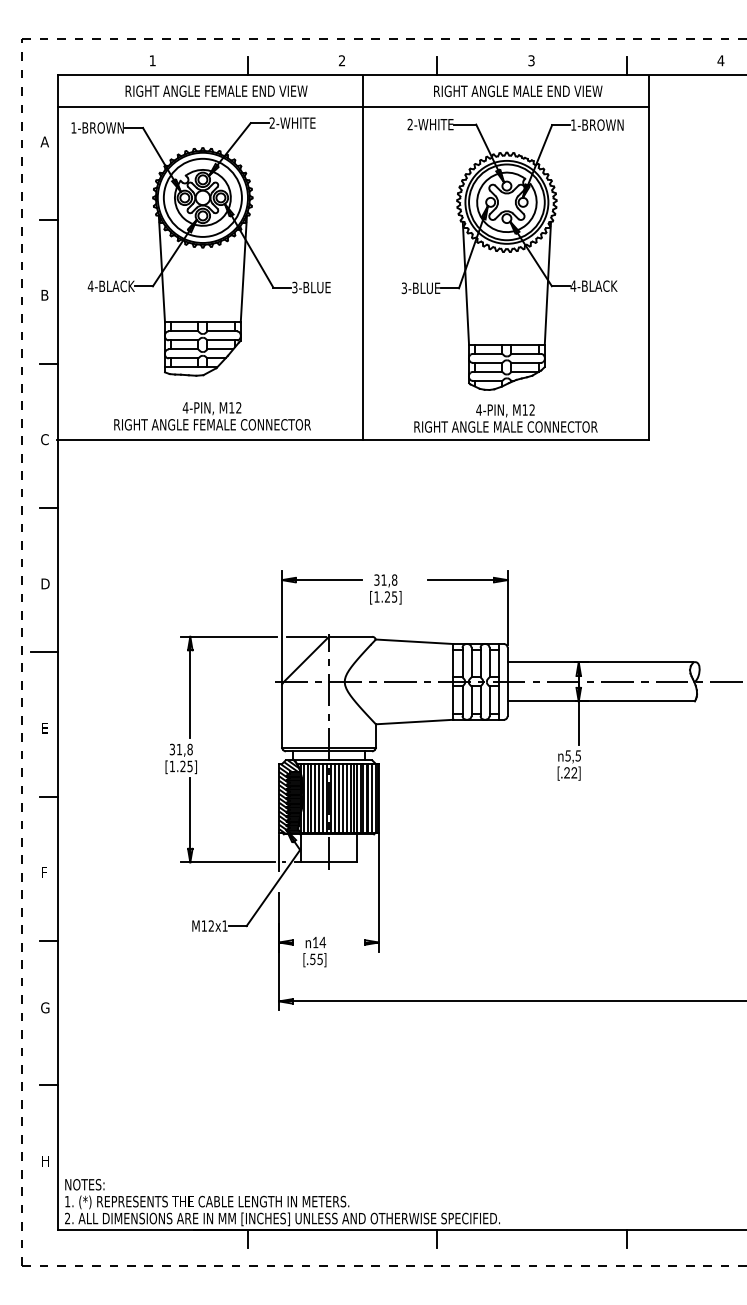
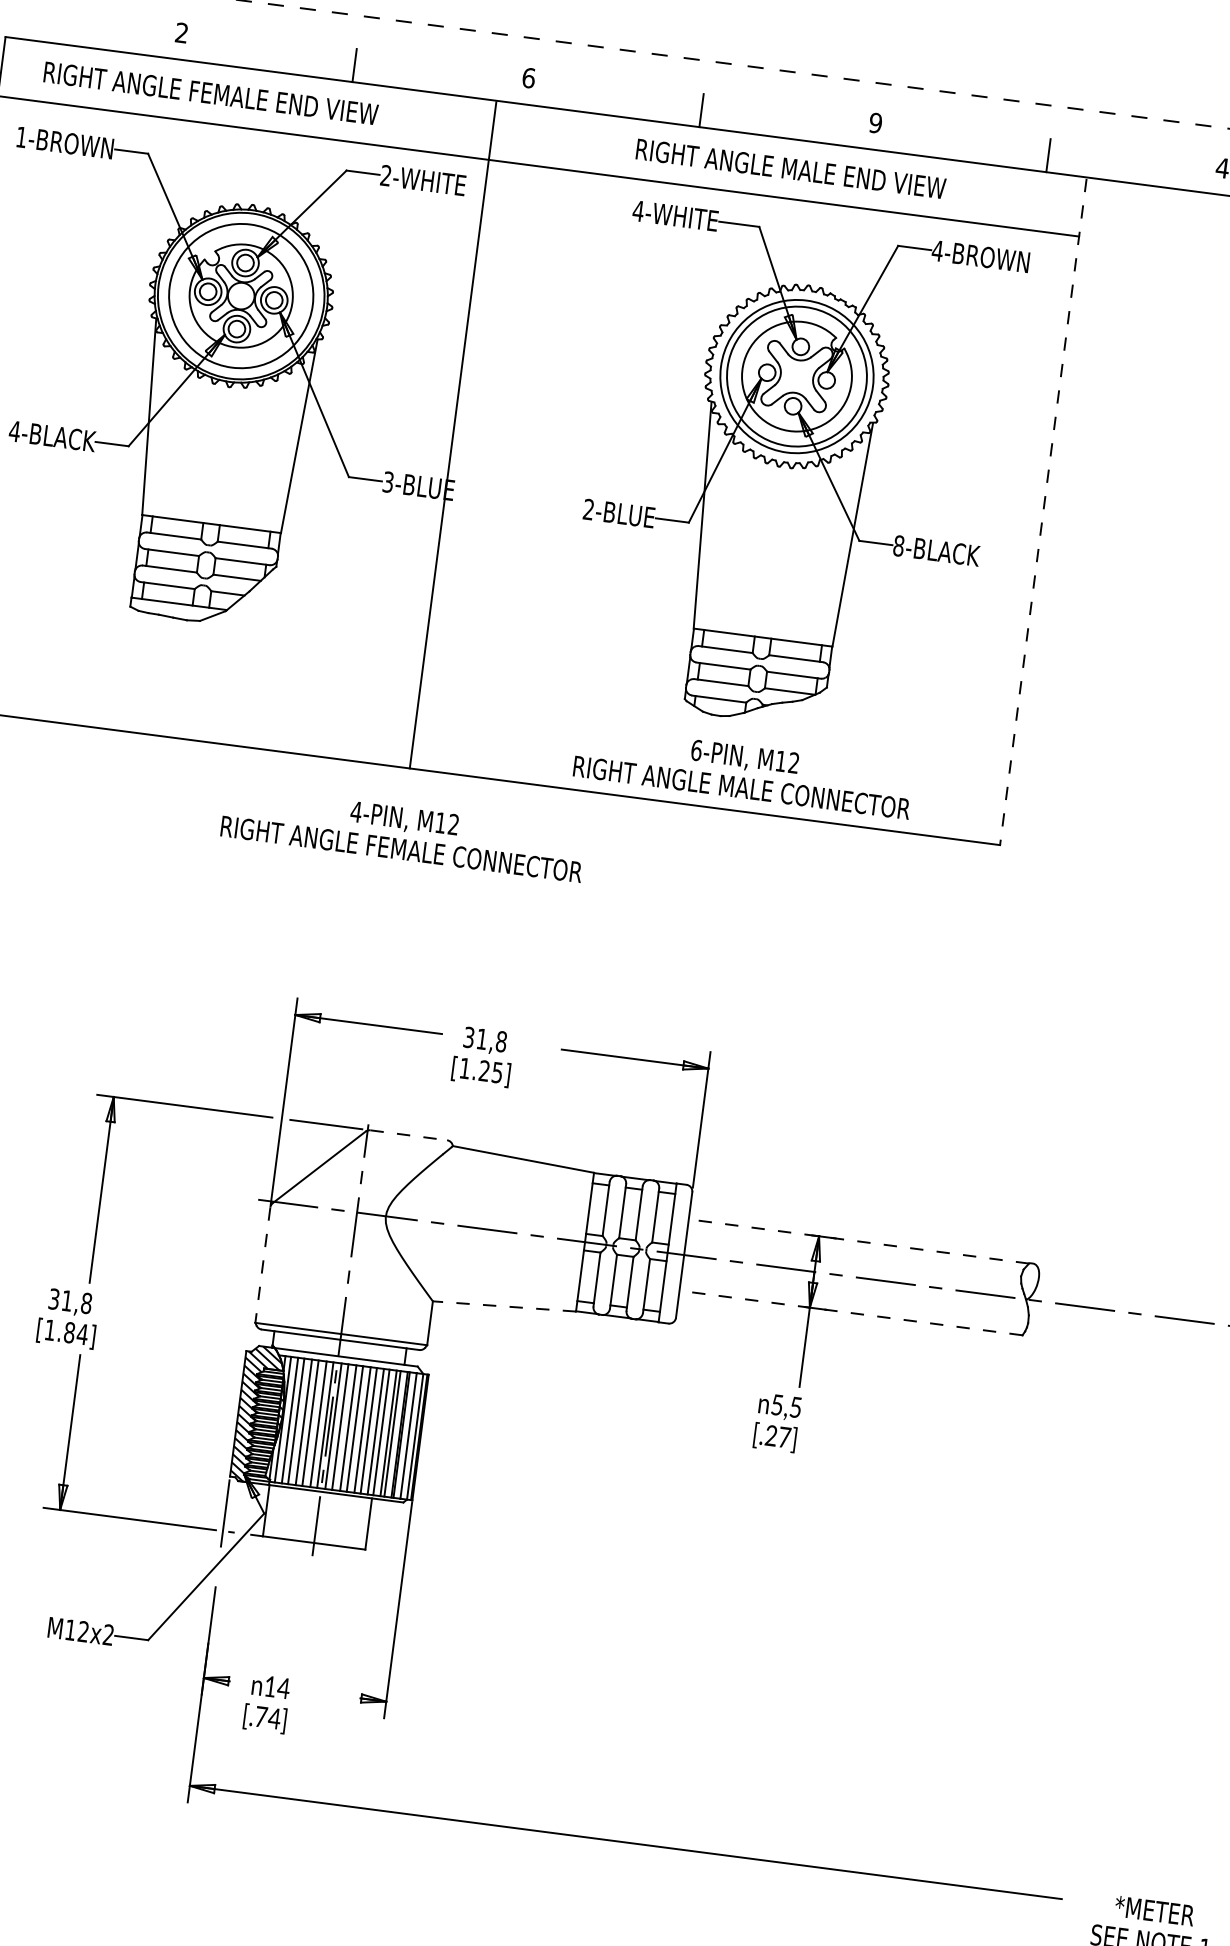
text: (152, 60) -> (181, 32), 1 -> 2
text: (341, 60) -> (527, 77), 2 -> 6
text: (531, 60) -> (875, 122), 3 -> 9
text: (216, 90) -> (211, 92), moved
text: (518, 91) -> (791, 169), moved
text: (410, 124) -> (638, 211), 2-WHITE -> 4-WHITE
text: (573, 124) -> (937, 249), 1-BROWN -> 4-BROWN
line: (363, 257) -> (453, 434), moved
line: (648, 257) -> (1043, 511), solid -> dashed
text: (573, 285) -> (899, 544), 4-BLACK -> 8-BLACK
text: (403, 288) -> (587, 509), 3-BLUE -> 2-BLUE
text: (478, 409) -> (695, 749), 4-PIN, -> 6-PIN,
text: (212, 416) -> (403, 834), moved
line: (351, 636) -> (409, 1134), solid -> dashed
line: (600, 662) -> (858, 1241), solid -> dashed
line: (601, 701) -> (851, 1313), solid -> dashed
line: (282, 716) -> (263, 1264), solid -> dashed
line: (414, 722) -> (504, 1307), solid -> dashed
text: (186, 766) -> (75, 1333), [1.25] -> [1.84]
text: (574, 772) -> (785, 1436), [.22] -> [.27]
text: (224, 925) -> (107, 1633), M12x1 -> M12x2
text: (316, 959) -> (268, 1718), [.55] -> [.74]

